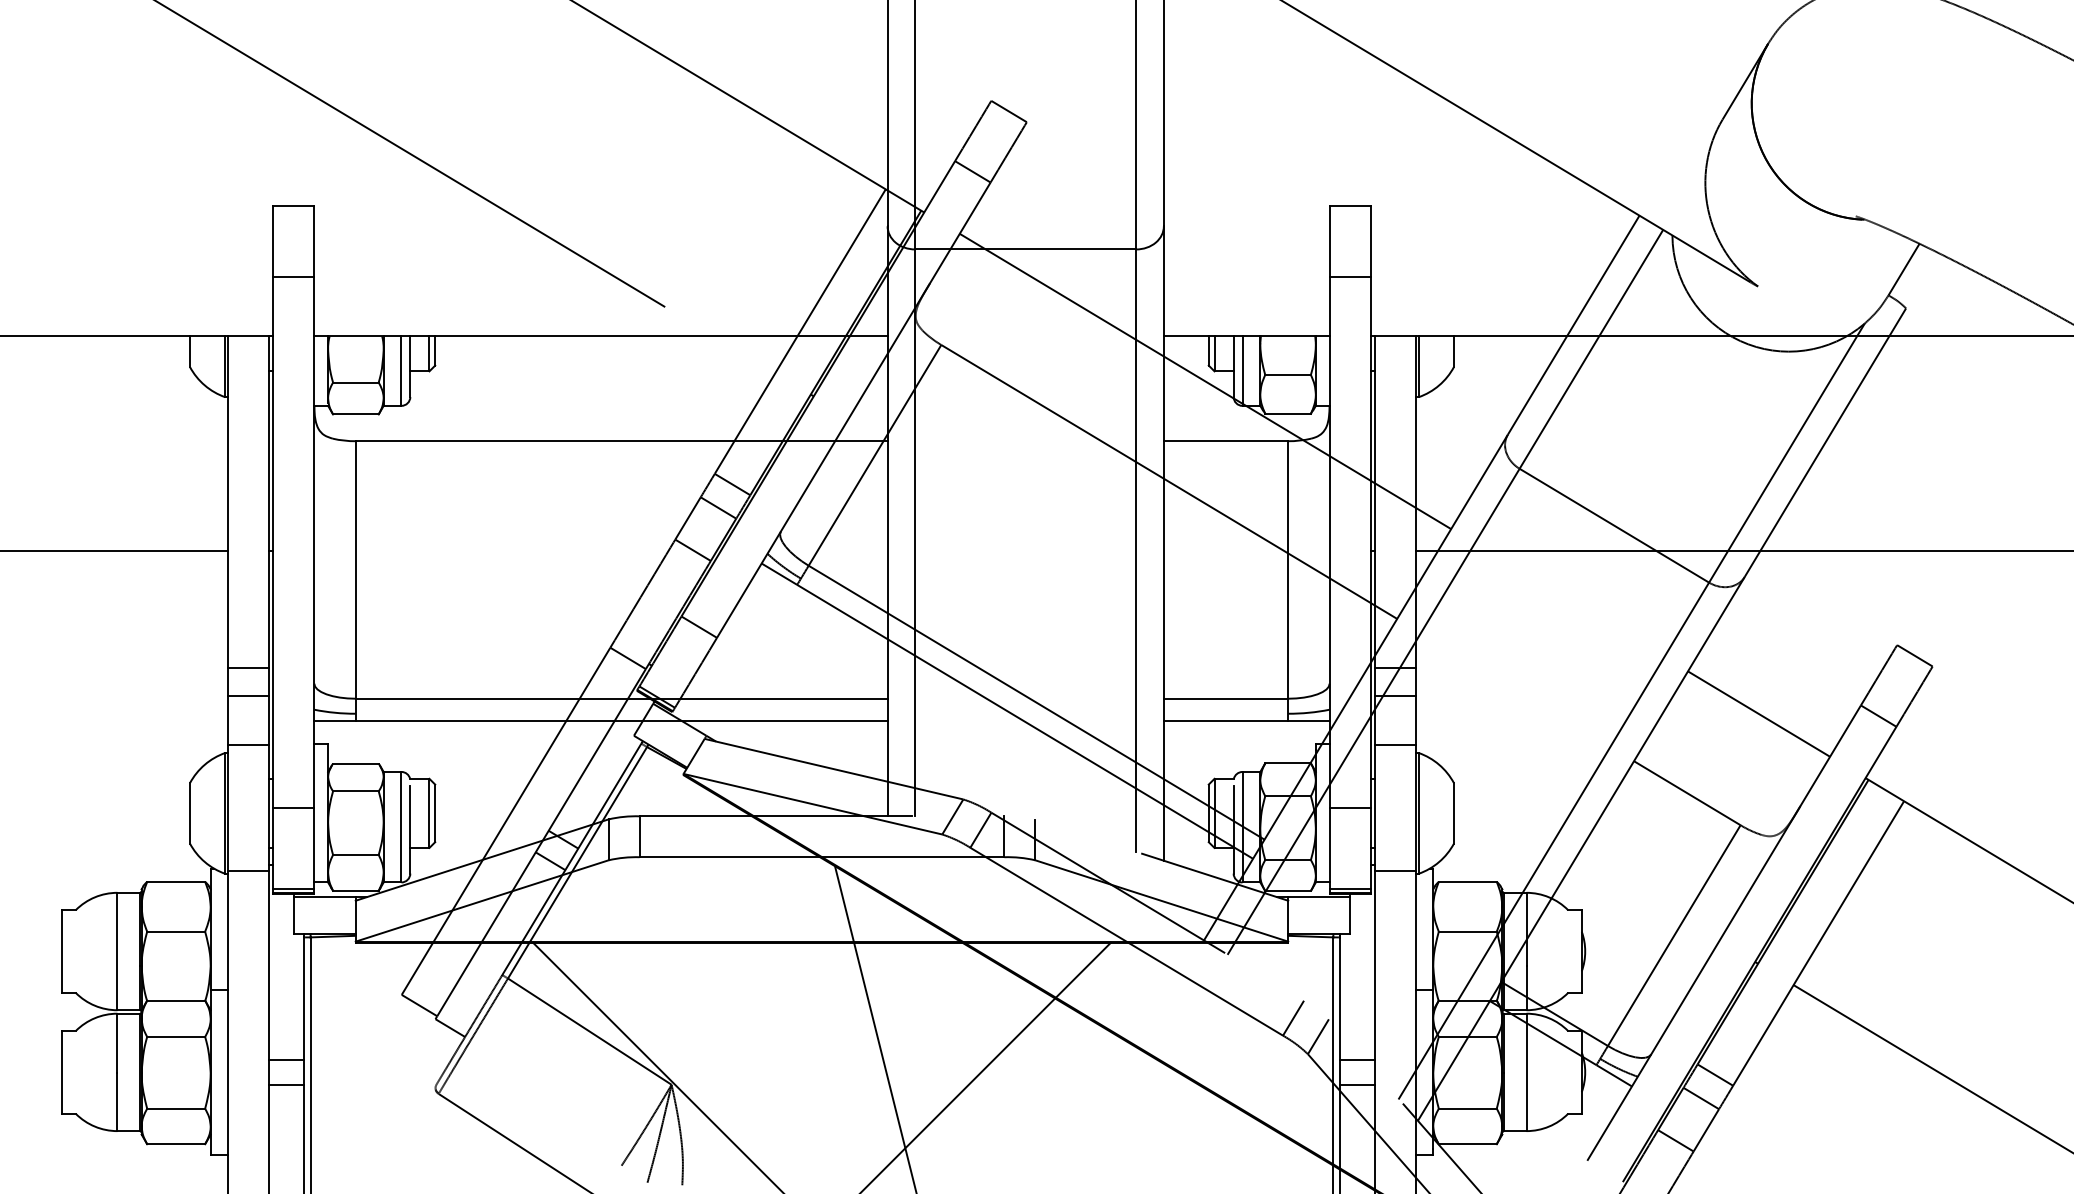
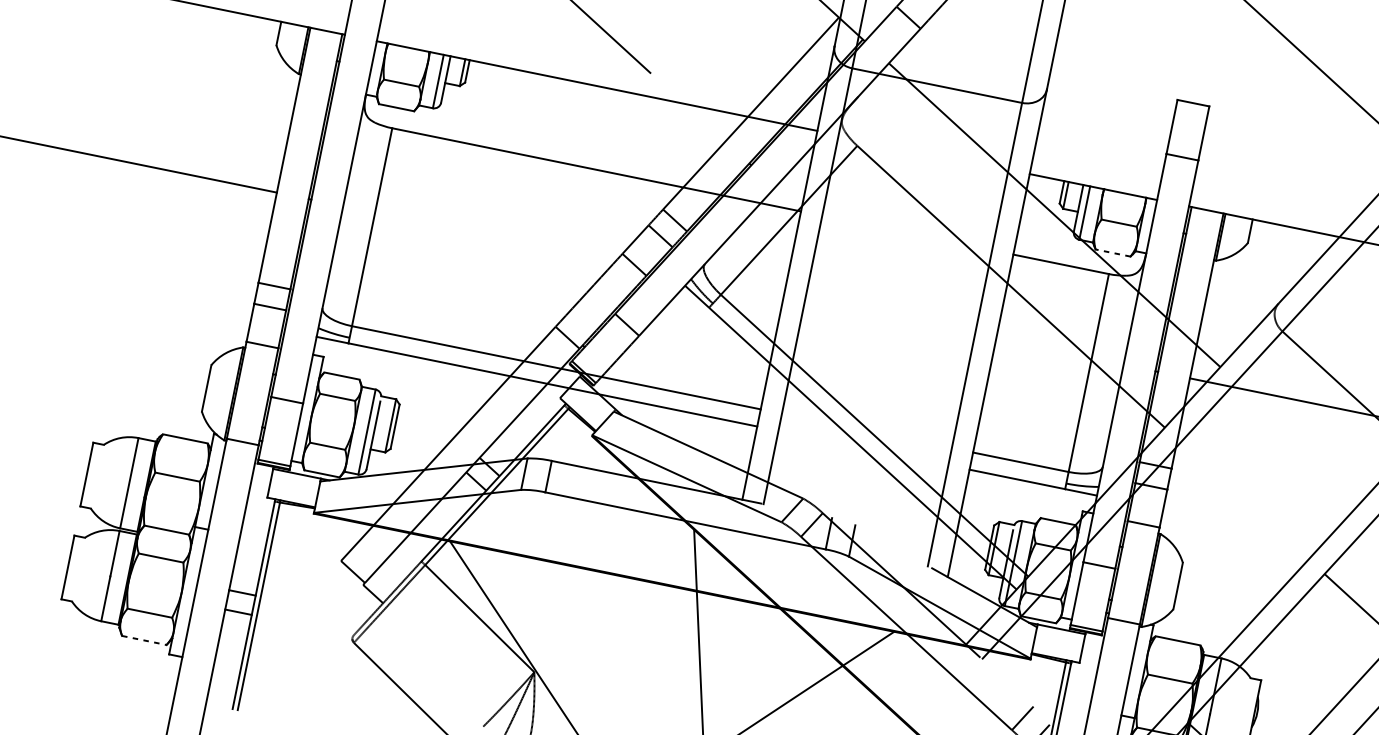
line: (1288, 413) -> (1113, 252), solid -> dashed
line: (176, 1144) -> (144, 640), solid -> dashed

